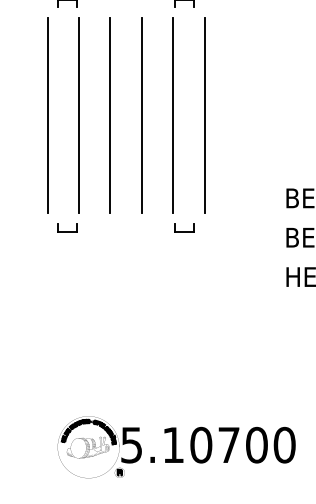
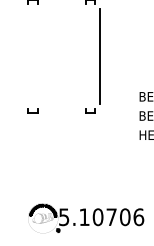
line: (48, 115) -> (23, 56), removed
line: (79, 115) -> (38, 56), removed
line: (109, 115) -> (53, 56), removed
line: (142, 115) -> (69, 56), removed
line: (173, 115) -> (84, 56), removed
text: (284, 443) -> (138, 216), 5.10700 -> 5.10706

